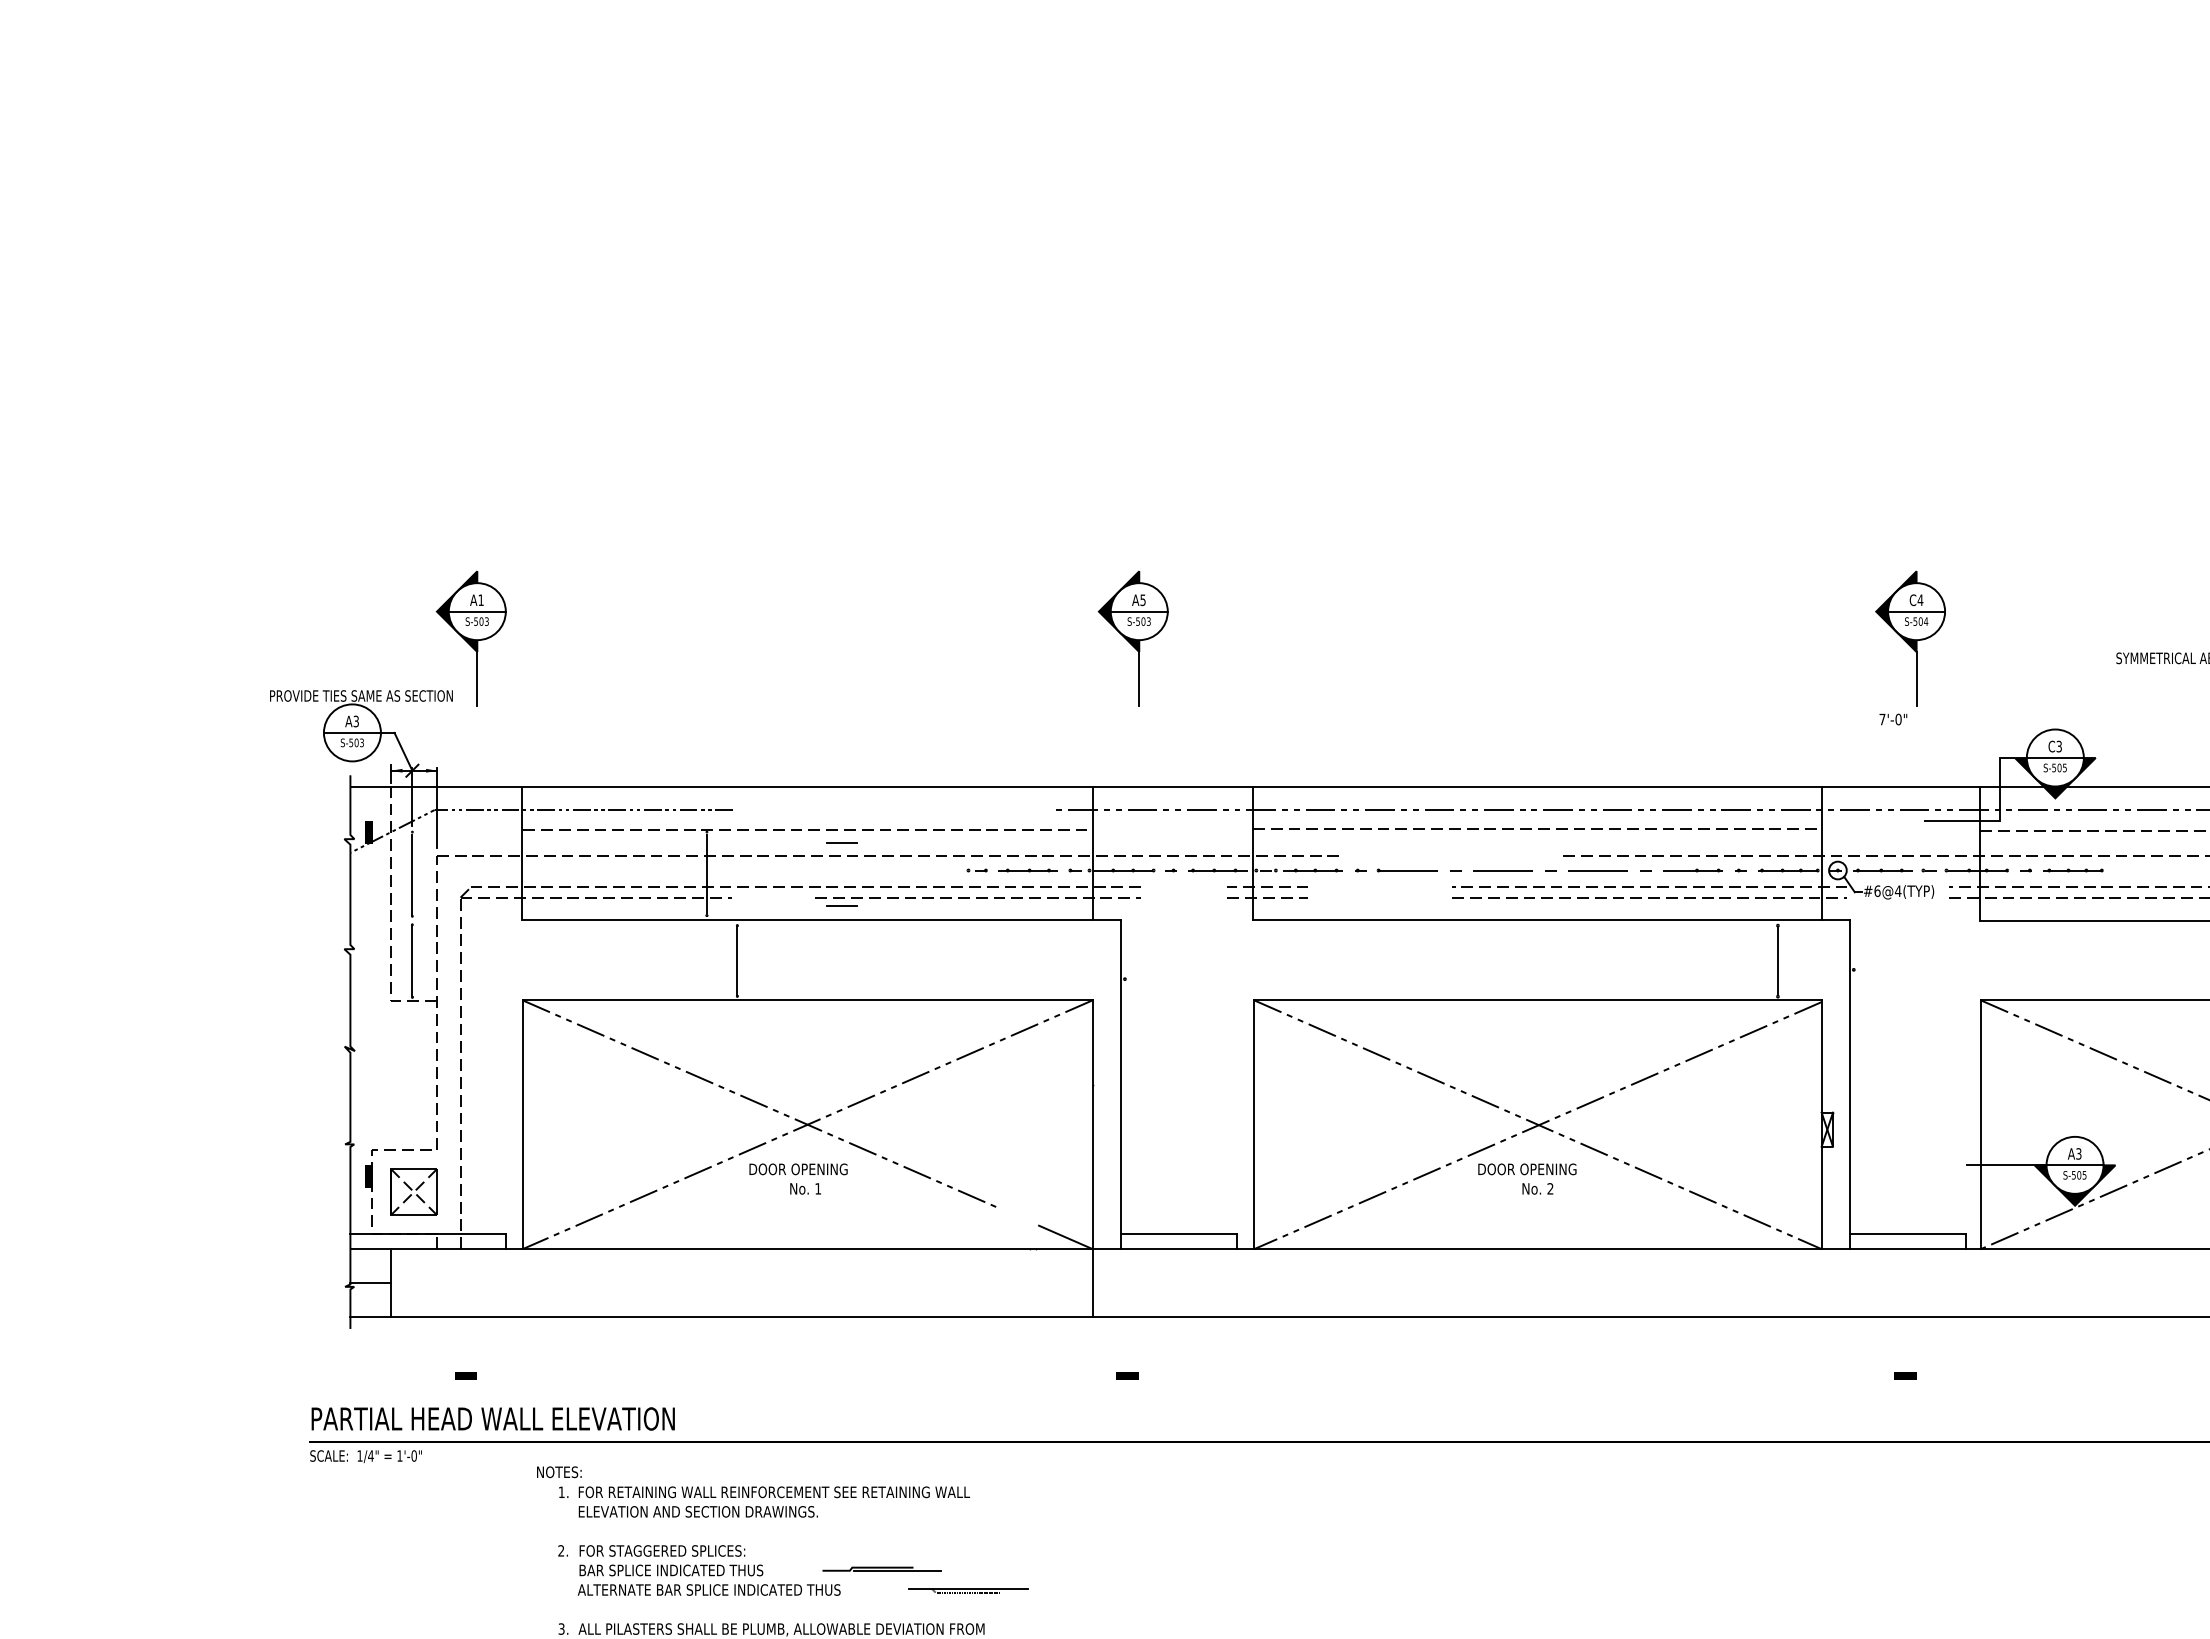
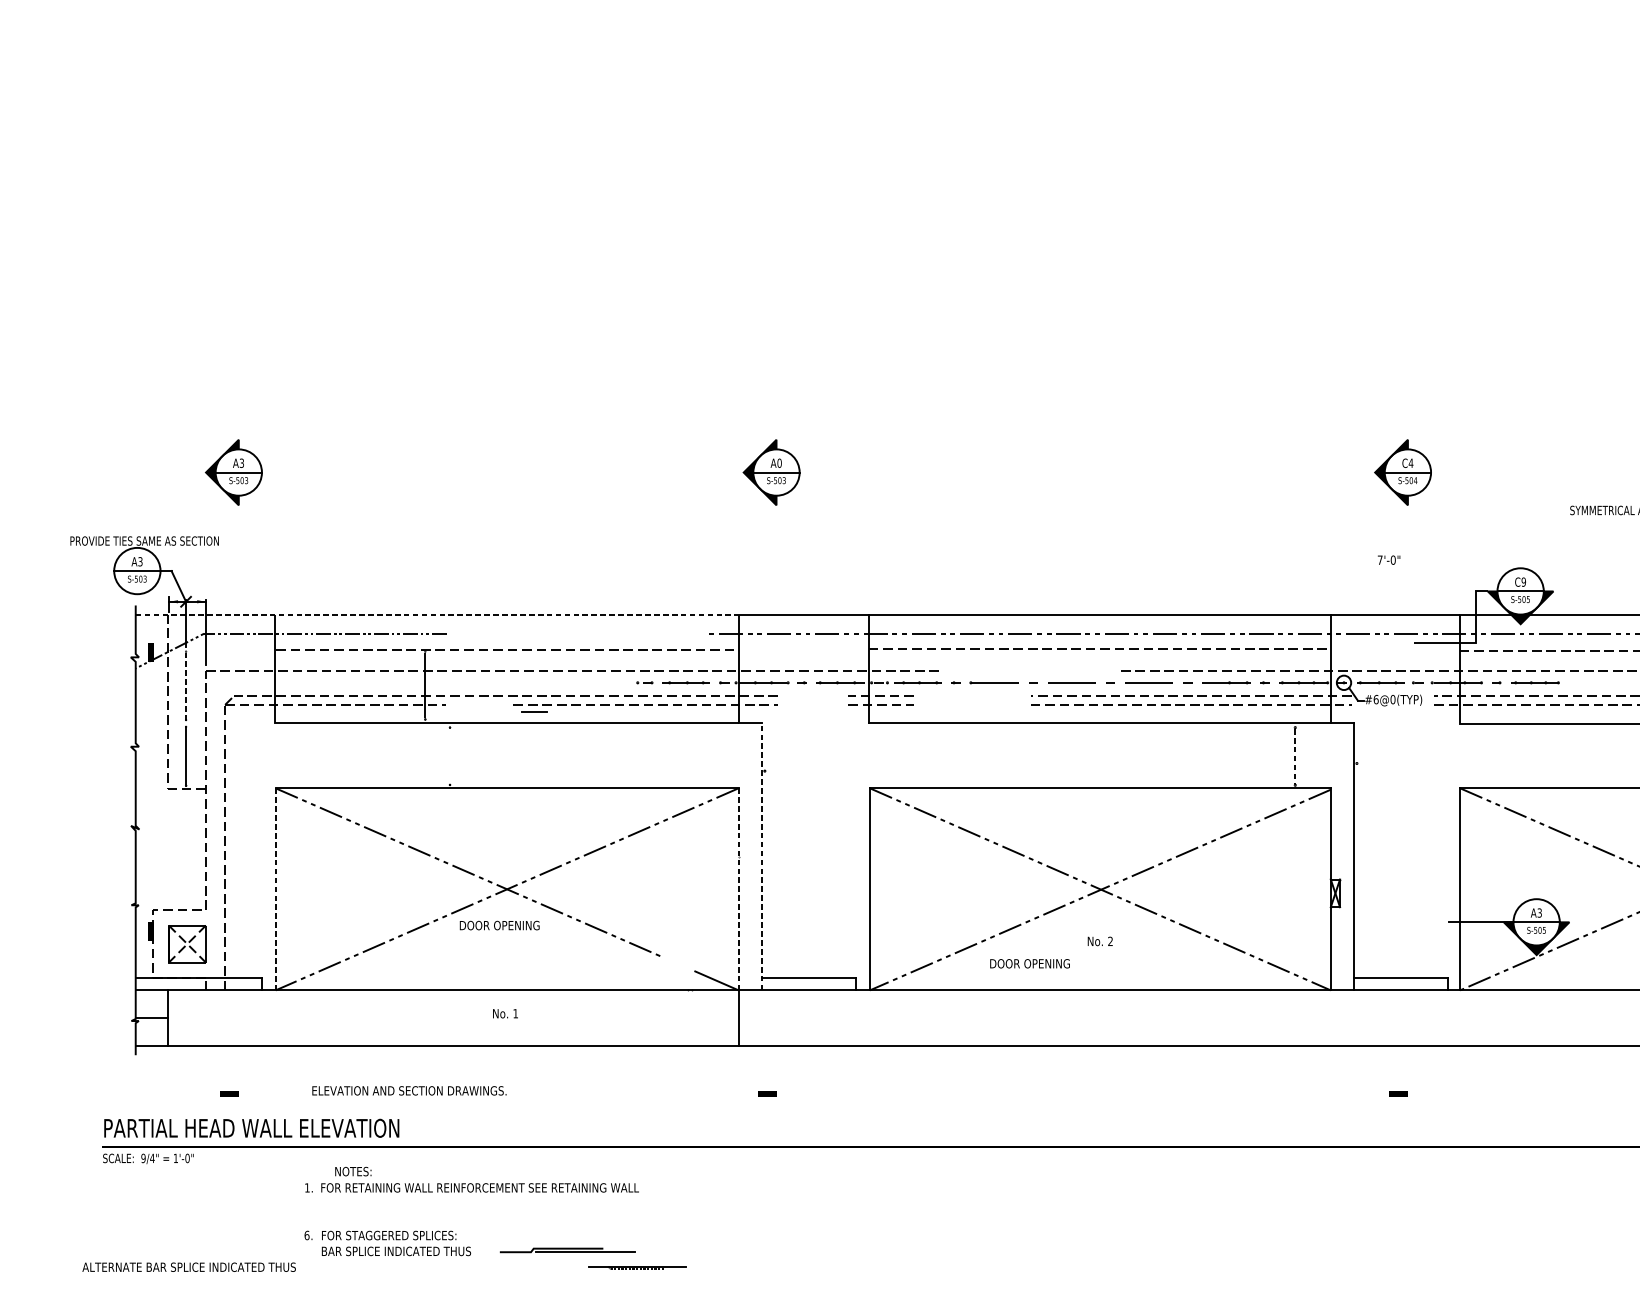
text: (480, 600) -> (241, 463), A1 -> A3
text: (1142, 600) -> (779, 463), A5 -> A0
line: (477, 678) -> (238, 526), removed
line: (1139, 678) -> (776, 526), removed
line: (1916, 678) -> (1407, 526), removed
text: (2058, 746) -> (1523, 582), C3 -> C9
line: (722, 786) -> (437, 614), solid -> dashed
line: (841, 843) -> (534, 660), removed
line: (412, 875) -> (186, 686), solid -> dashed
text: (1897, 891) -> (1392, 699), #6@4(TYP) -> #6@0(TYP)
line: (737, 960) -> (450, 755), removed
line: (1777, 961) -> (1294, 756), solid -> dashed
line: (1121, 1084) -> (762, 856), solid -> dashed
line: (1092, 1124) -> (738, 889), solid -> dashed
line: (522, 1125) -> (275, 889), solid -> dashed
text: (1527, 1169) -> (1030, 963), moved
text: (805, 1188) -> (505, 1013), moved
text: (359, 1455) -> (143, 1158), 1/4" -> 9/4"
text: (559, 1472) -> (353, 1171), moved
text: (697, 1511) -> (408, 1090), moved
text: (561, 1550) -> (307, 1235), 2. -> 6.
part: (881, 1568) -> (567, 1249), size x1.4
text: (708, 1589) -> (188, 1266), moved

